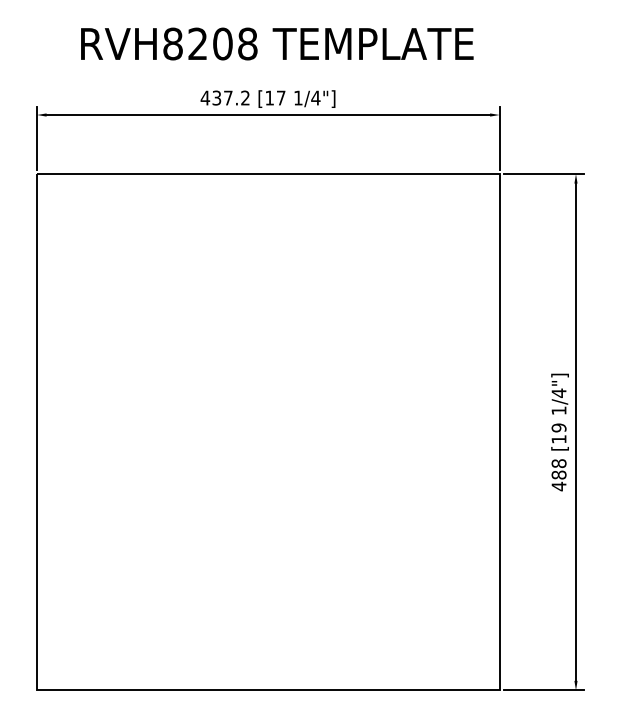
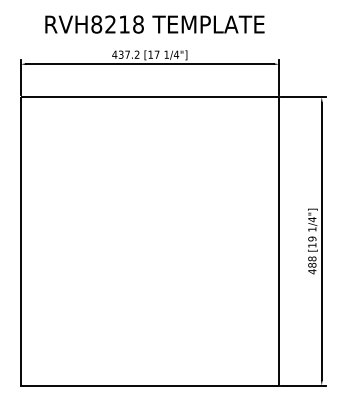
text: (222, 43) -> (124, 24), RVH8208 -> RVH8218

